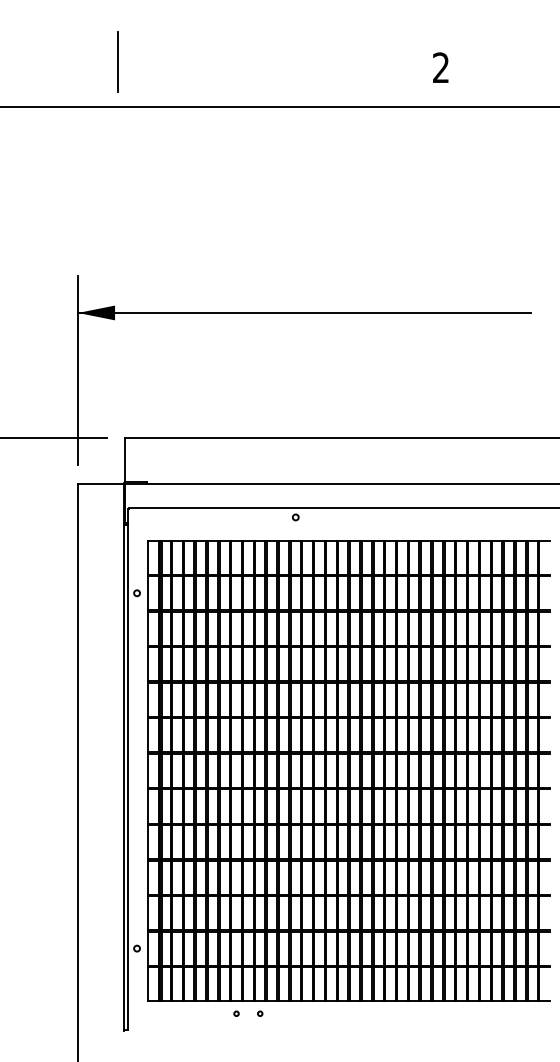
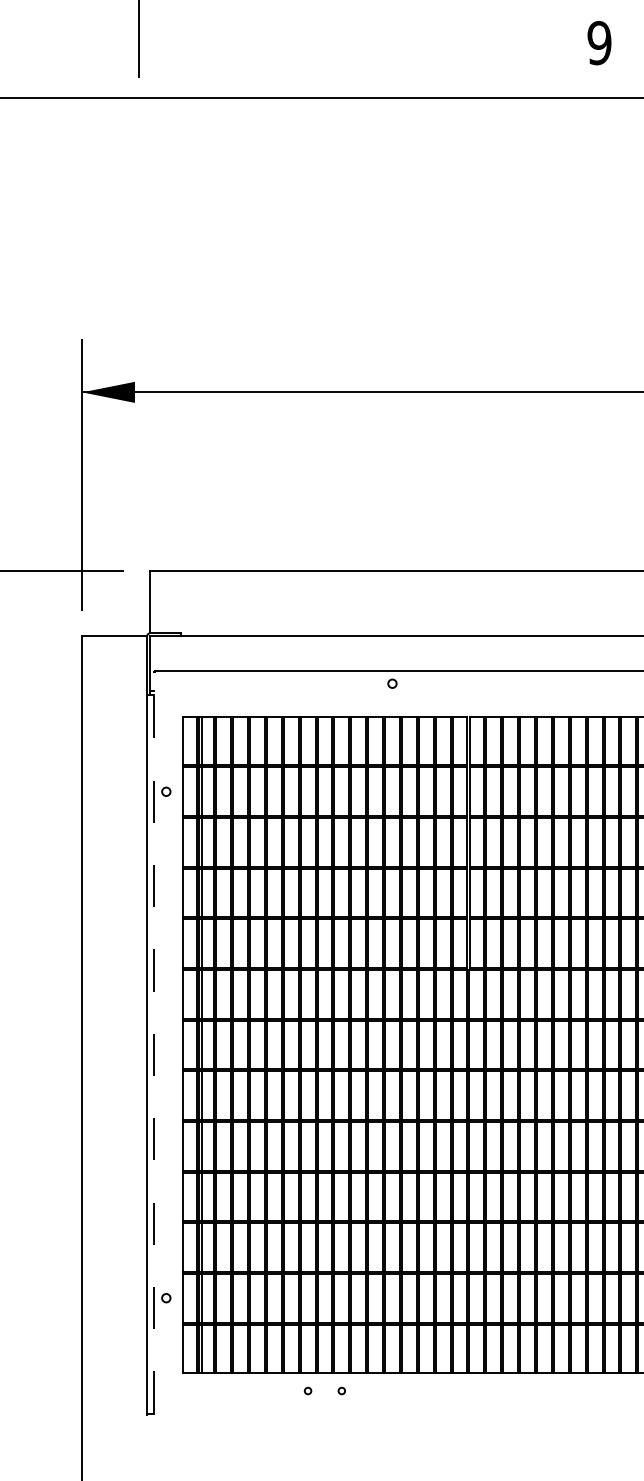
text: (440, 67) -> (598, 42), 2 -> 9
line: (128, 769) -> (154, 1042), solid -> dashed

